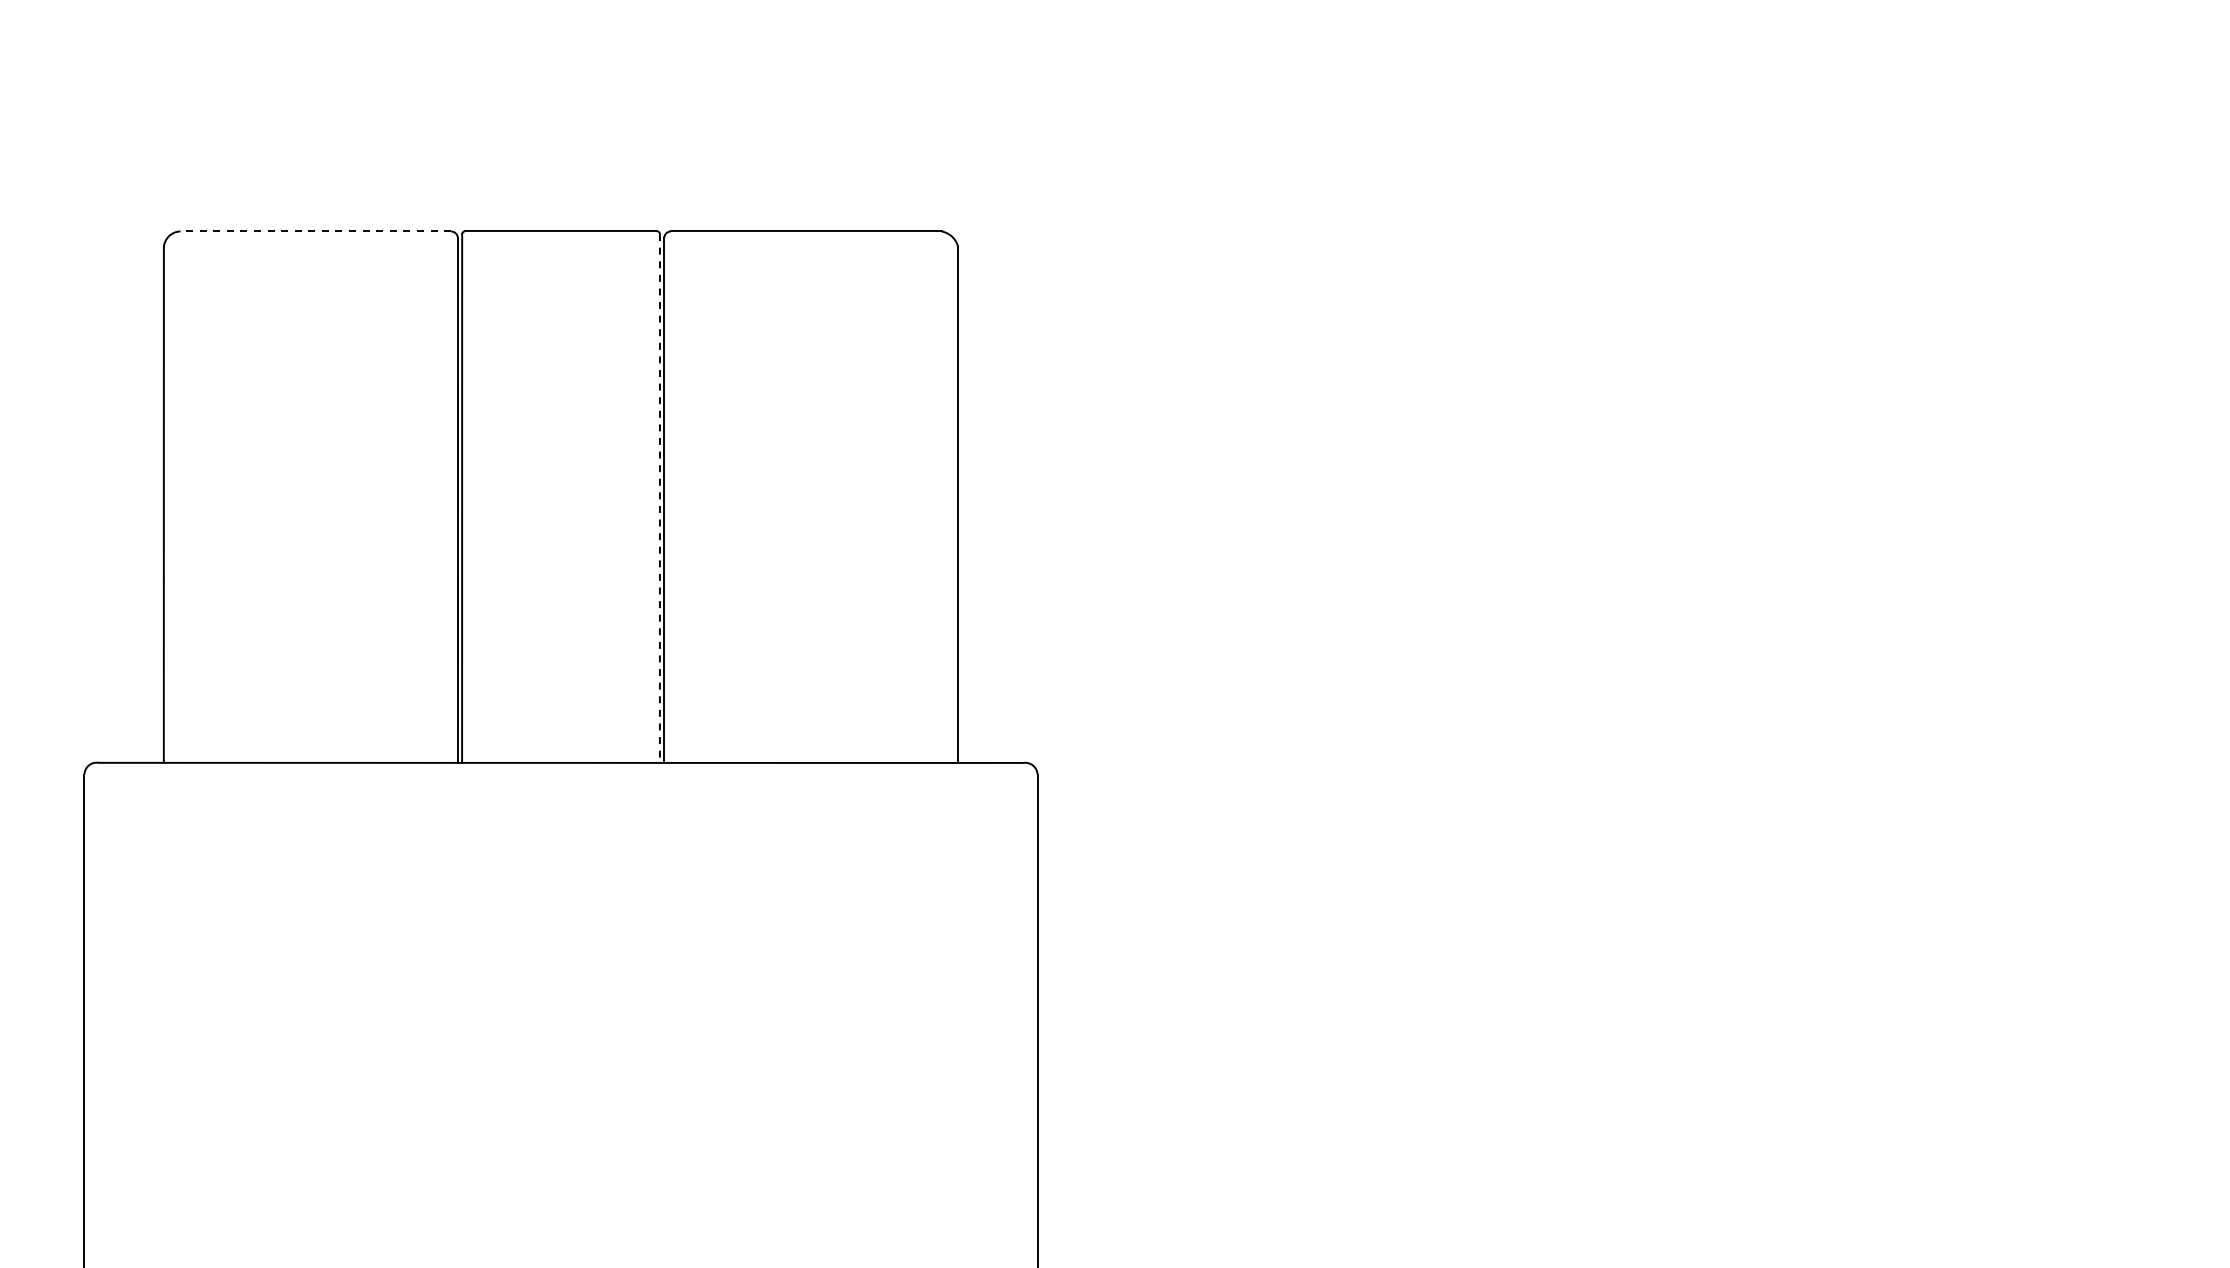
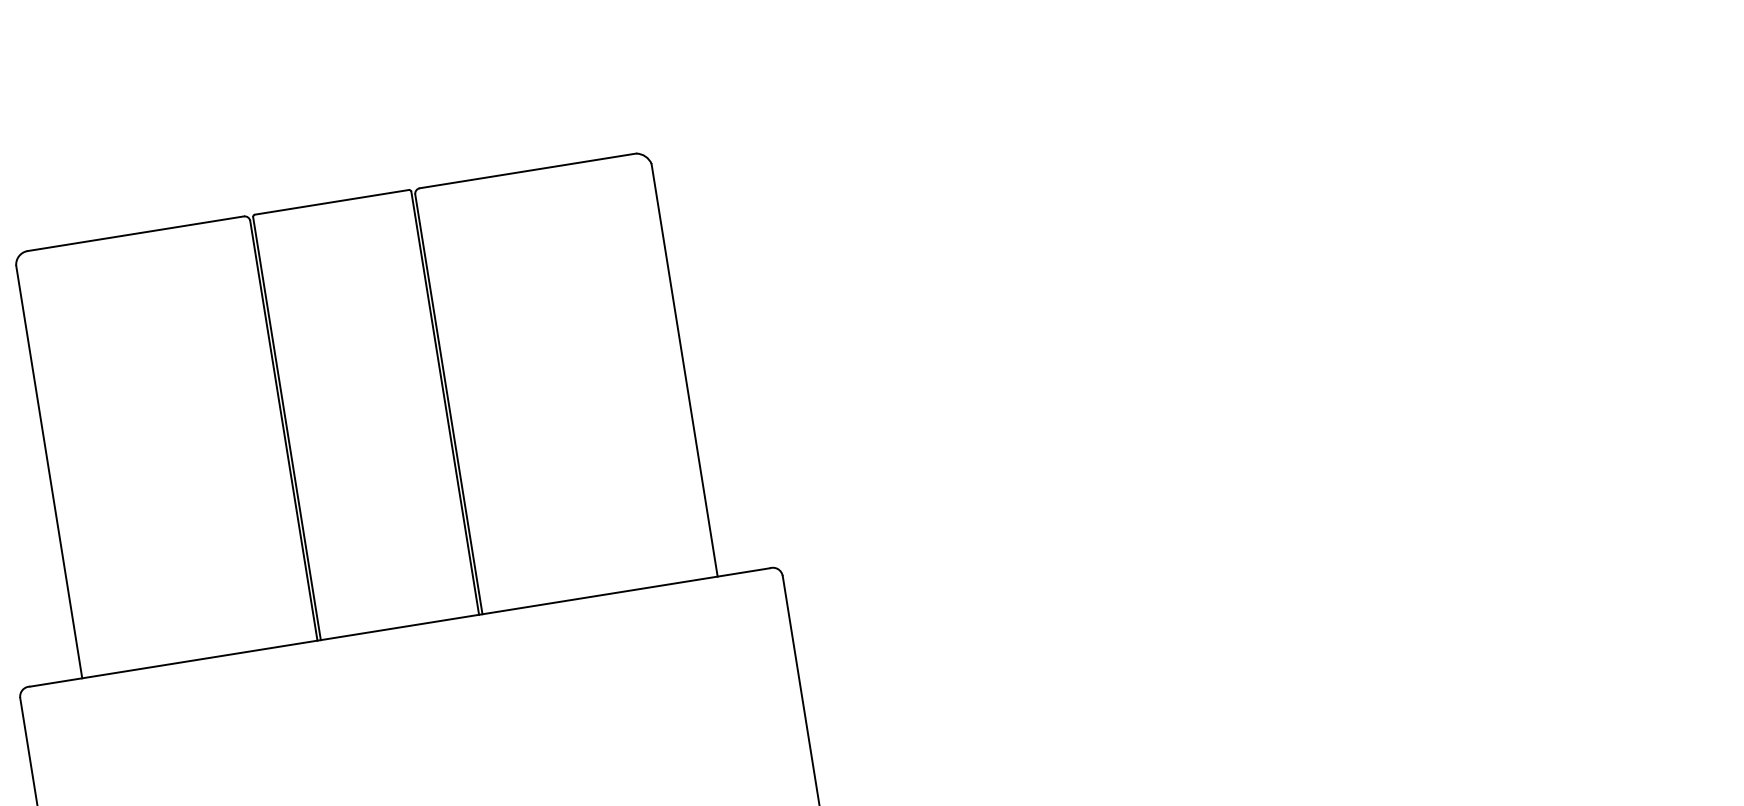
line: (315, 231) -> (135, 233), dashed -> solid
line: (659, 499) -> (445, 404), dashed -> solid

